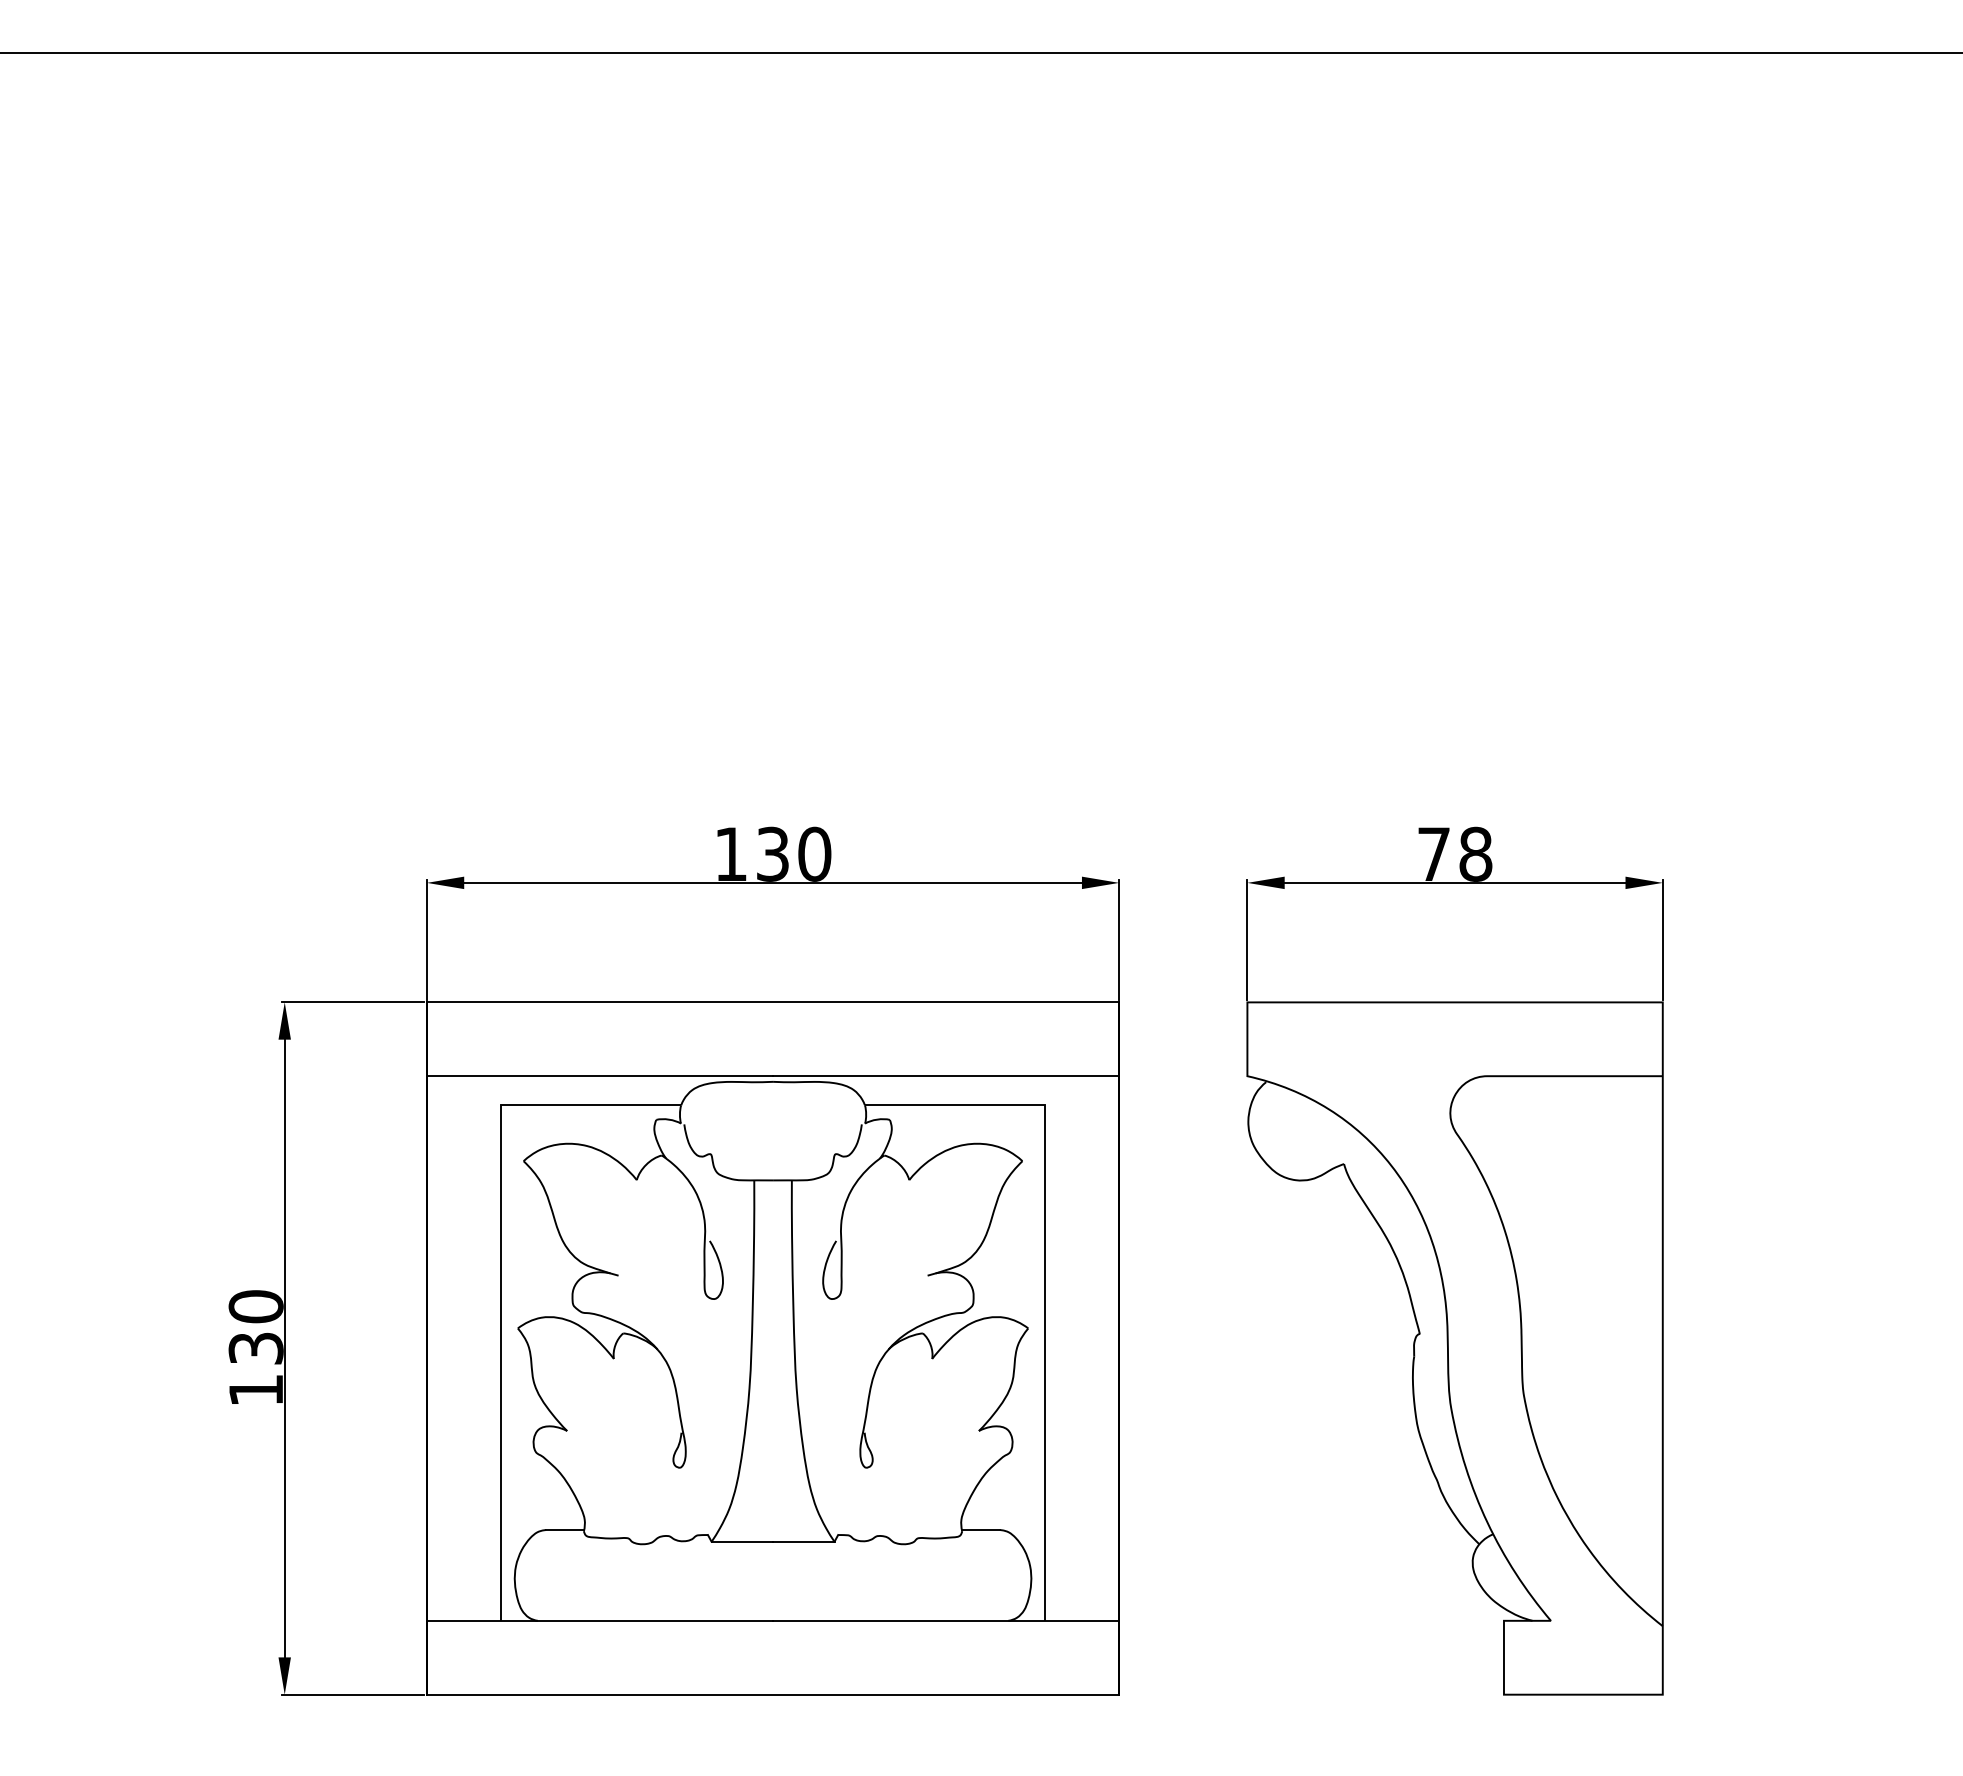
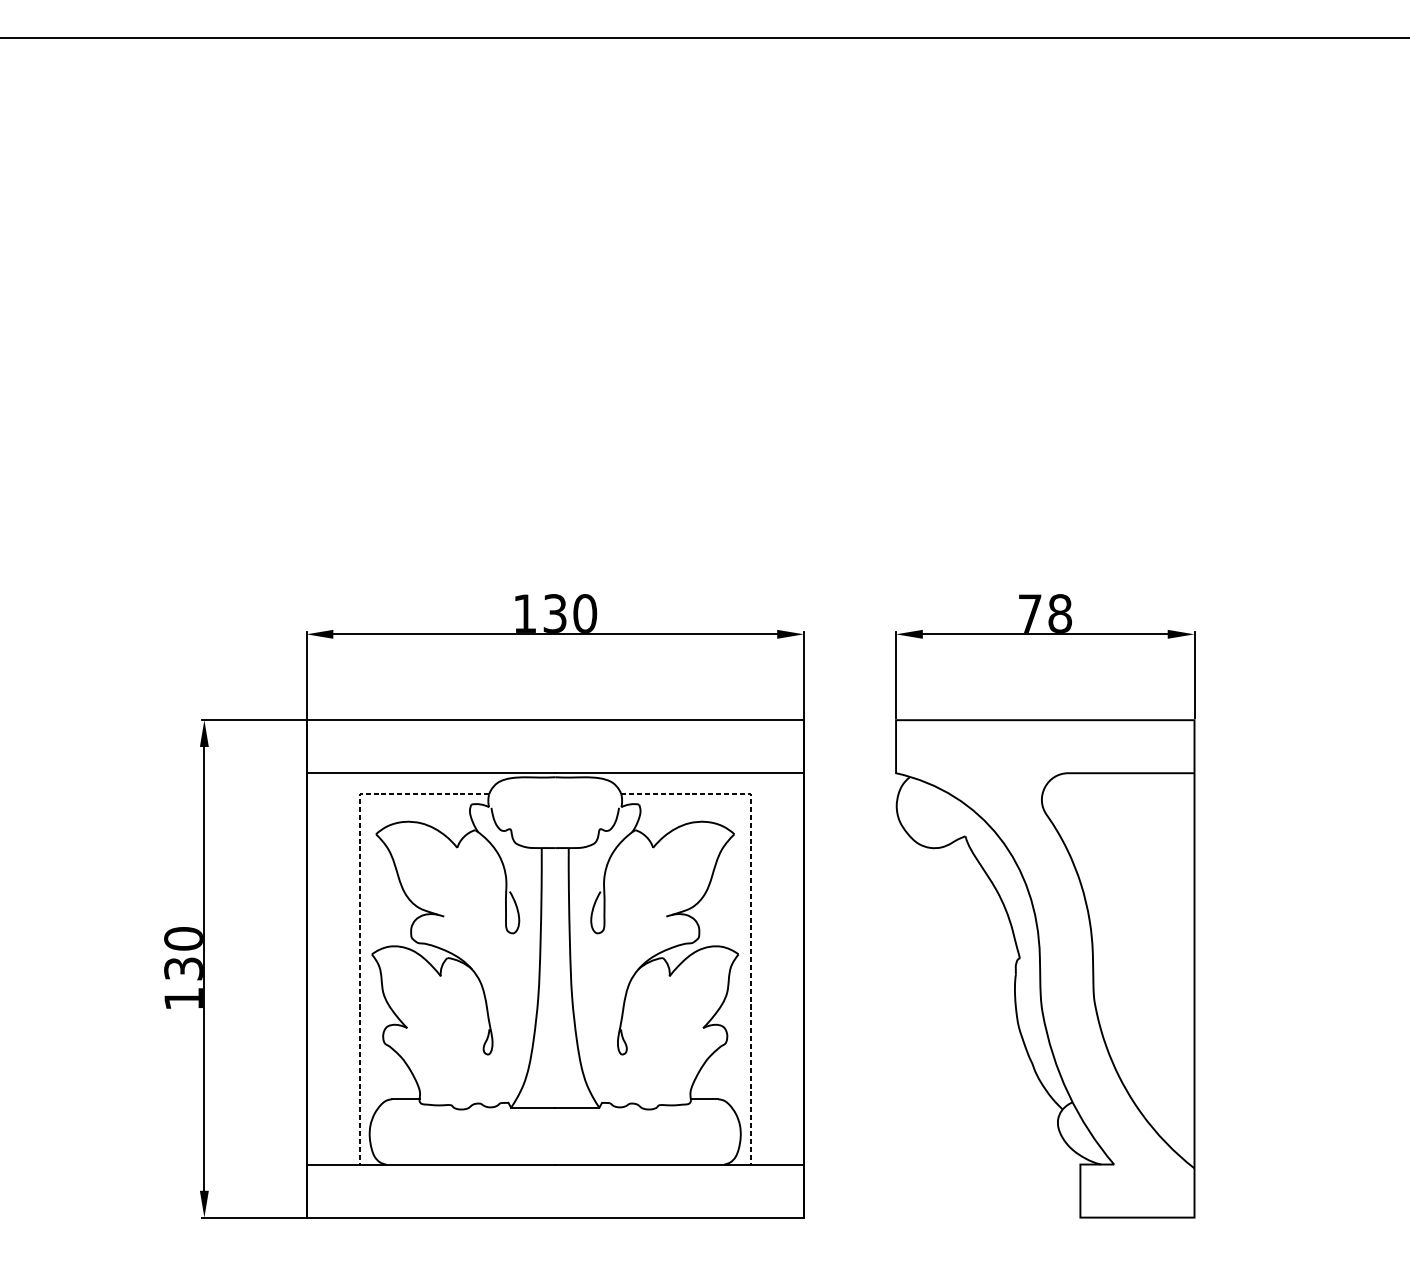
line: (500, 1272) -> (359, 914), solid -> dashed
line: (1045, 1272) -> (750, 914), solid -> dashed

